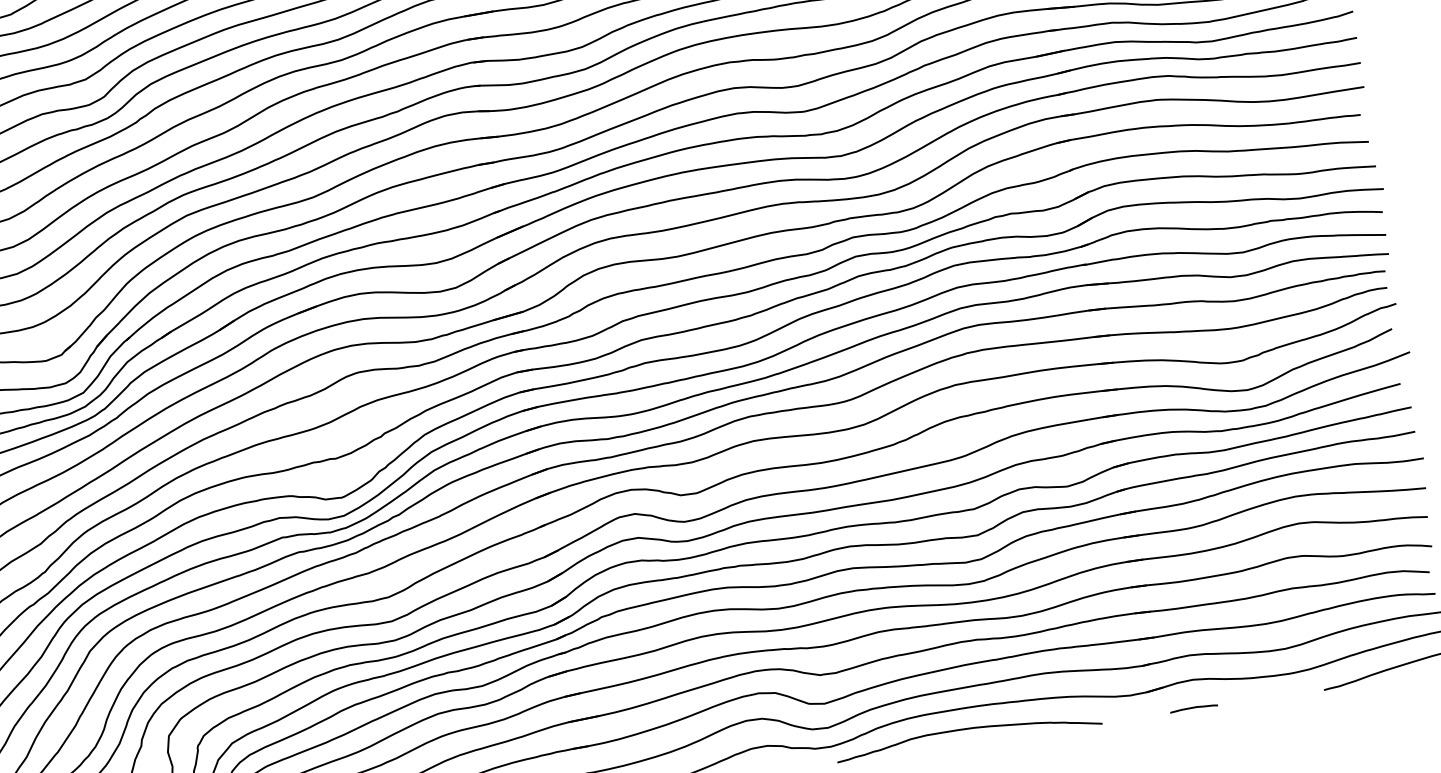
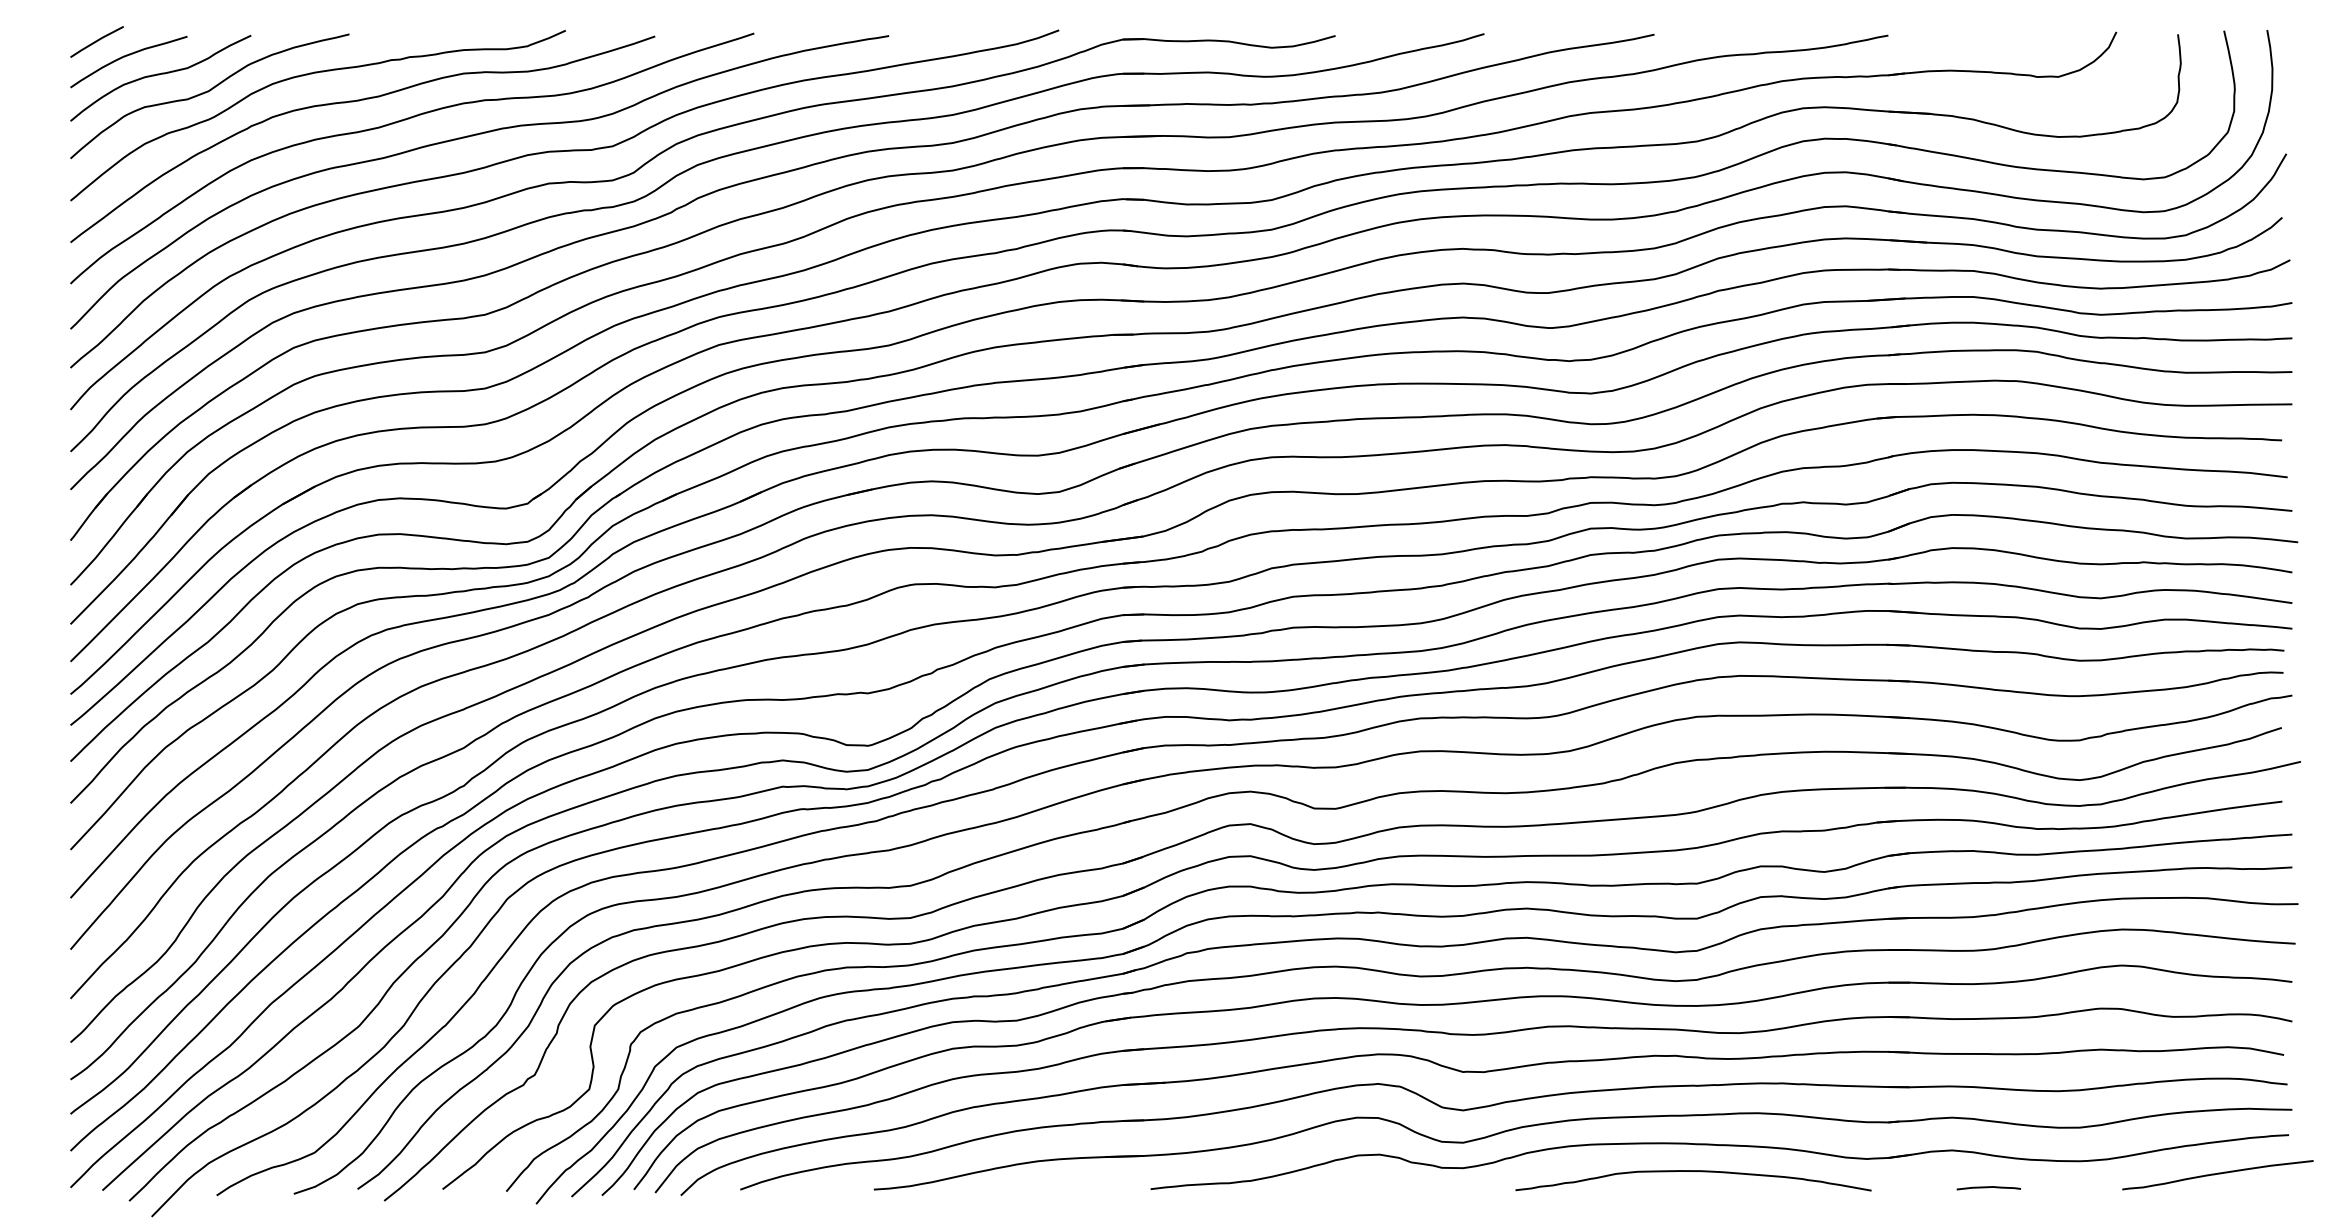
curve: (1193, 708) -> (1988, 1188), moved
curve: (967, 729) -> (1693, 1171), moved

